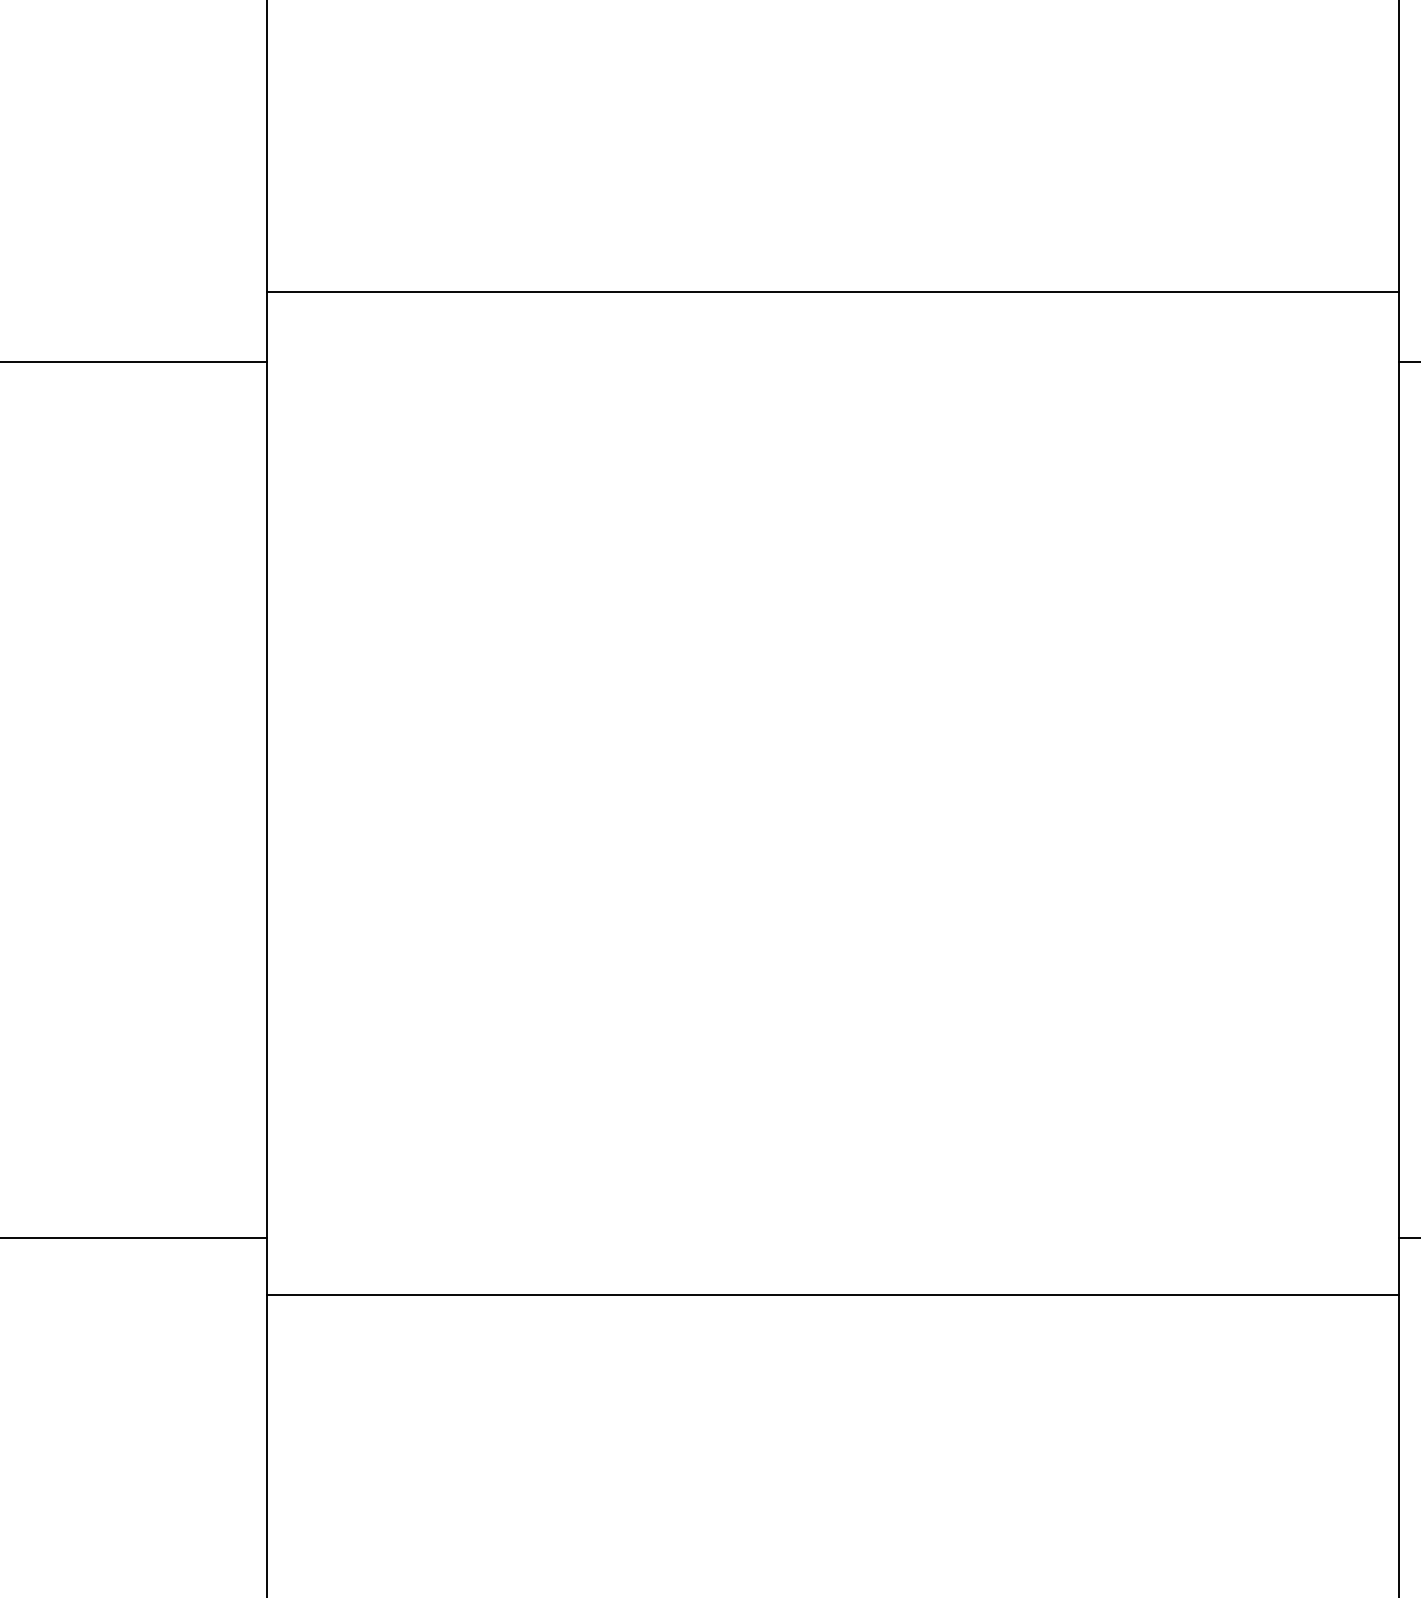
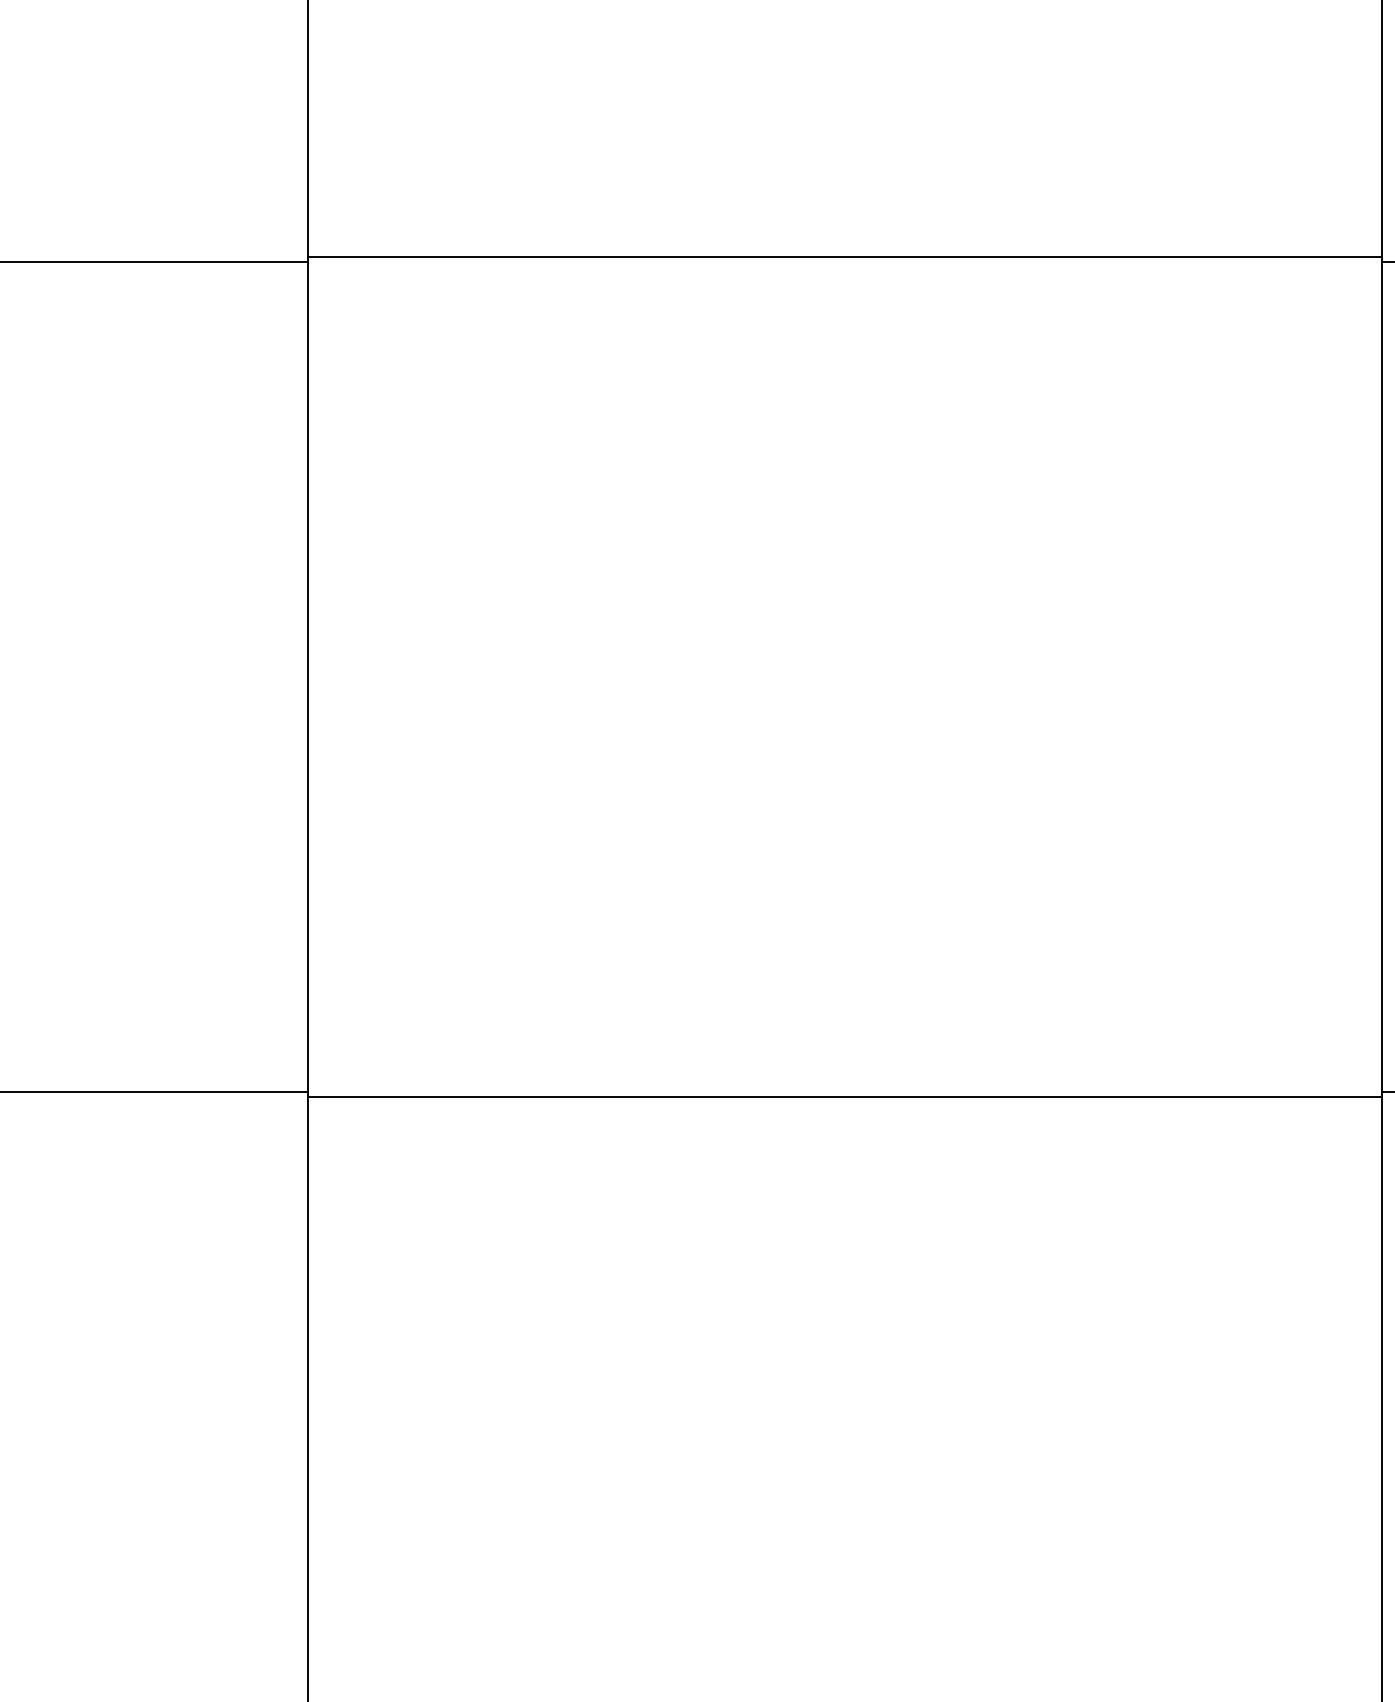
line: (832, 292) -> (844, 257), moved
line: (832, 1294) -> (844, 1096), moved

